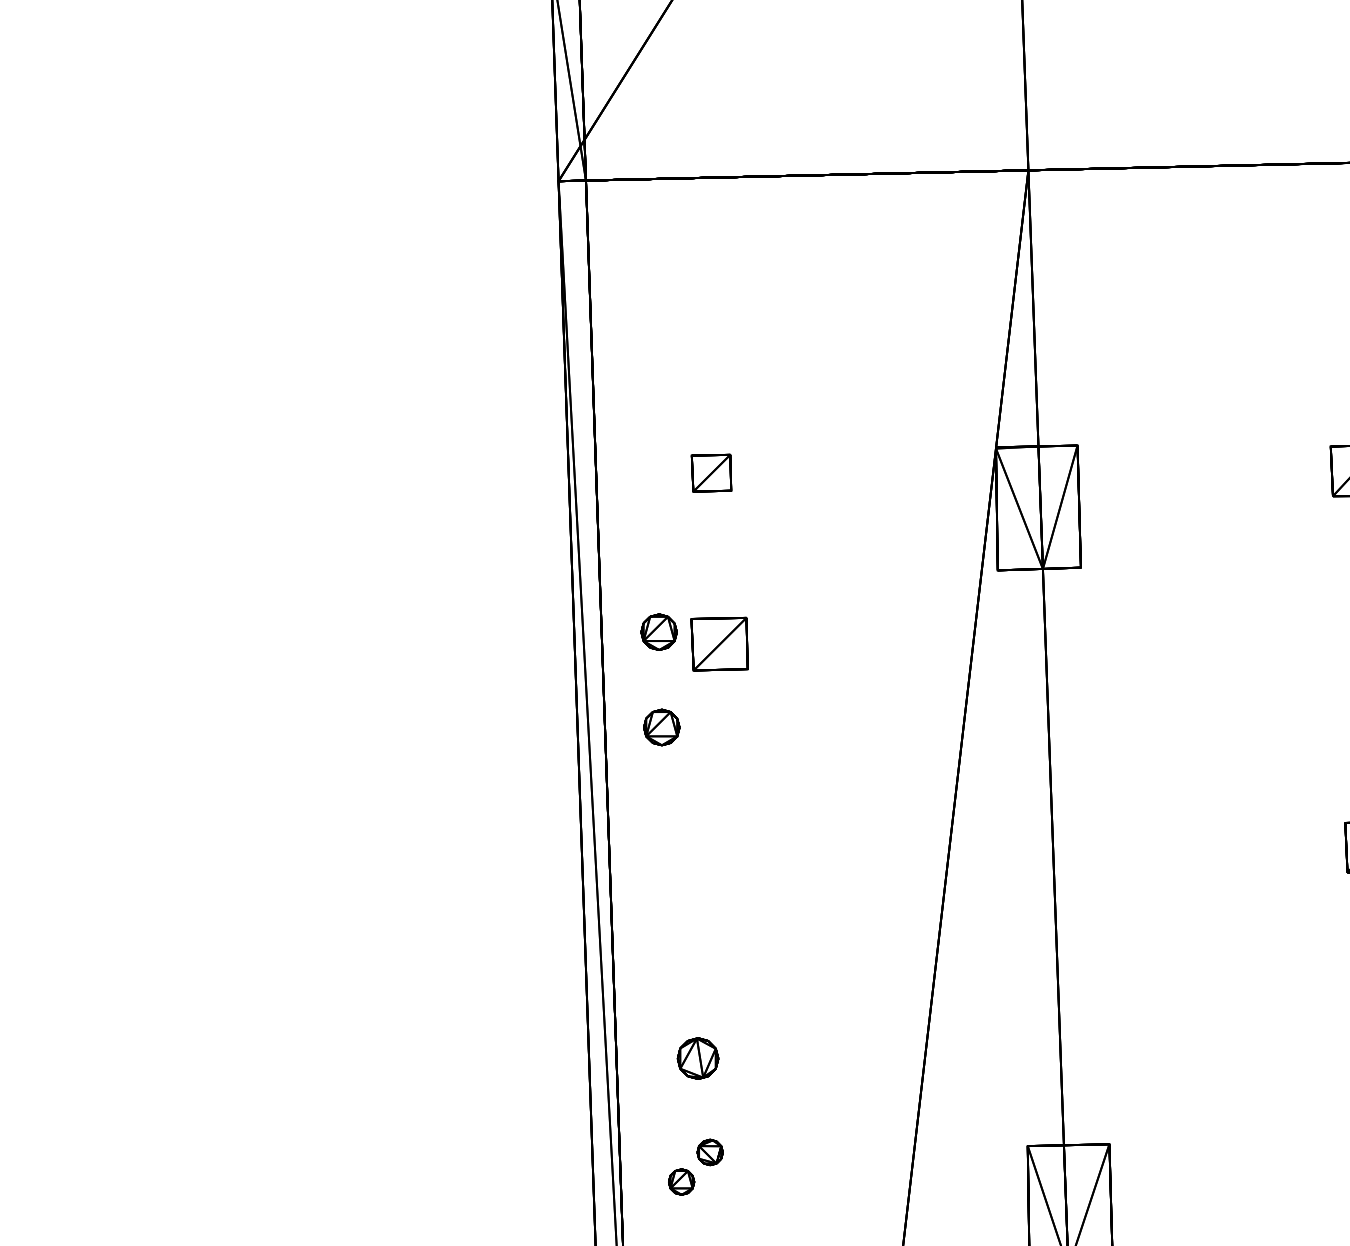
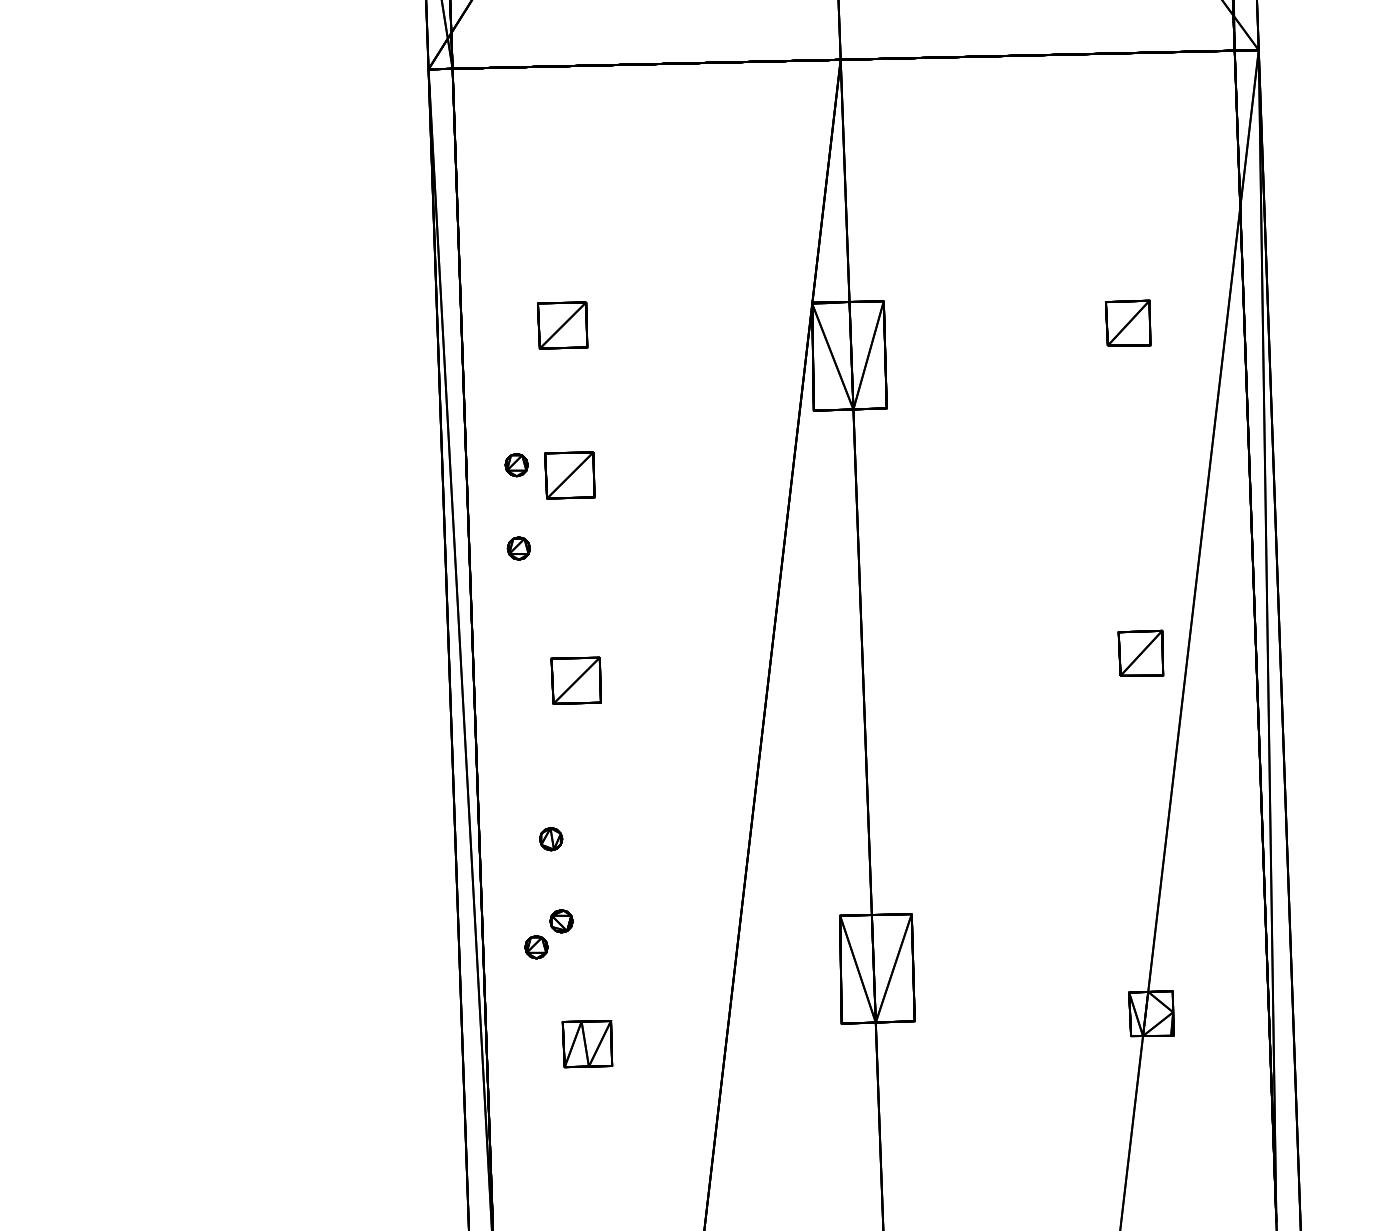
part: (711, 473) -> (562, 325), size x1.43
part: (658, 632) -> (516, 465), size x0.71
part: (661, 727) -> (518, 548), size x0.71
part: (726, 877) -> (575, 680), added
part: (698, 1059) -> (551, 839), size x0.62

